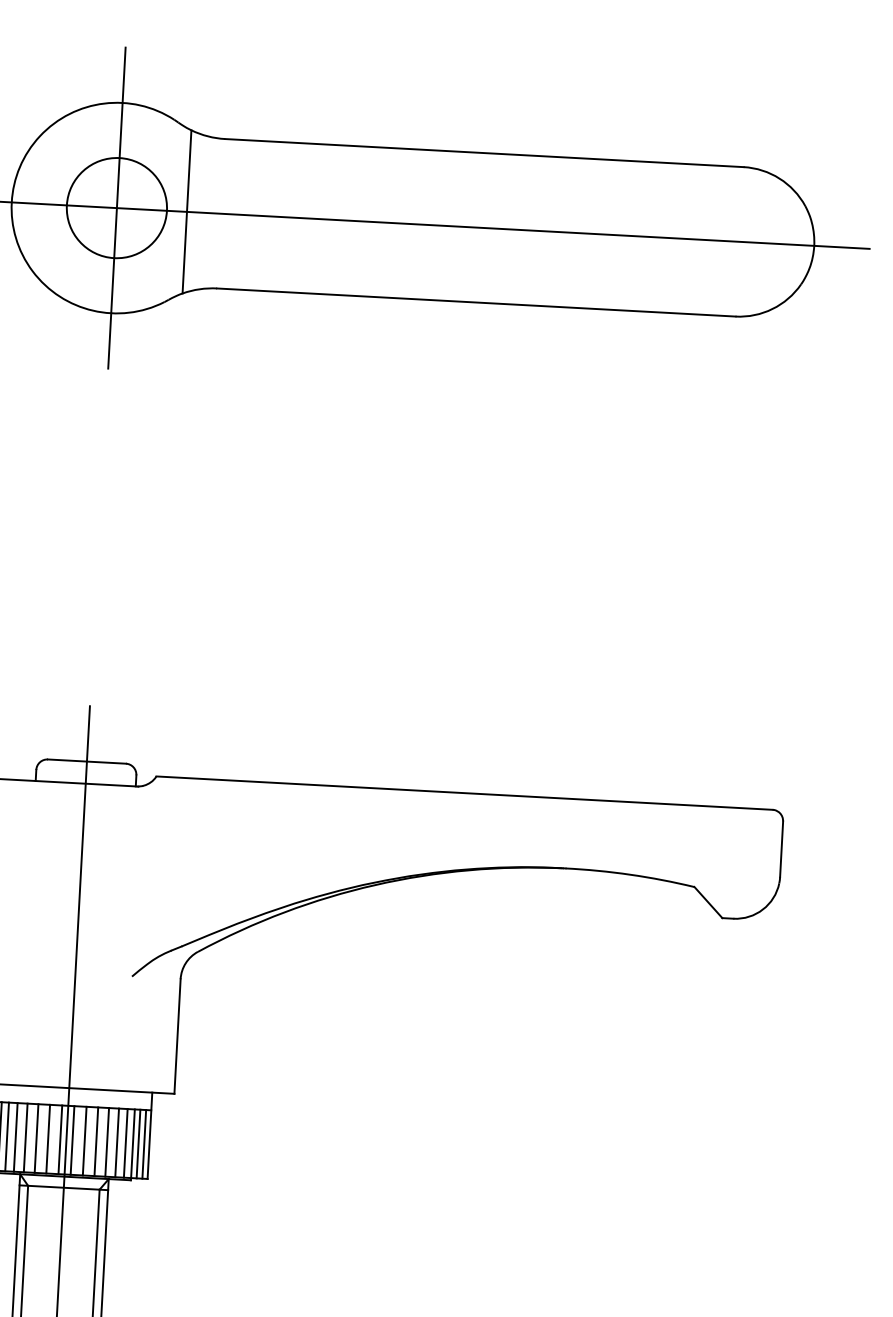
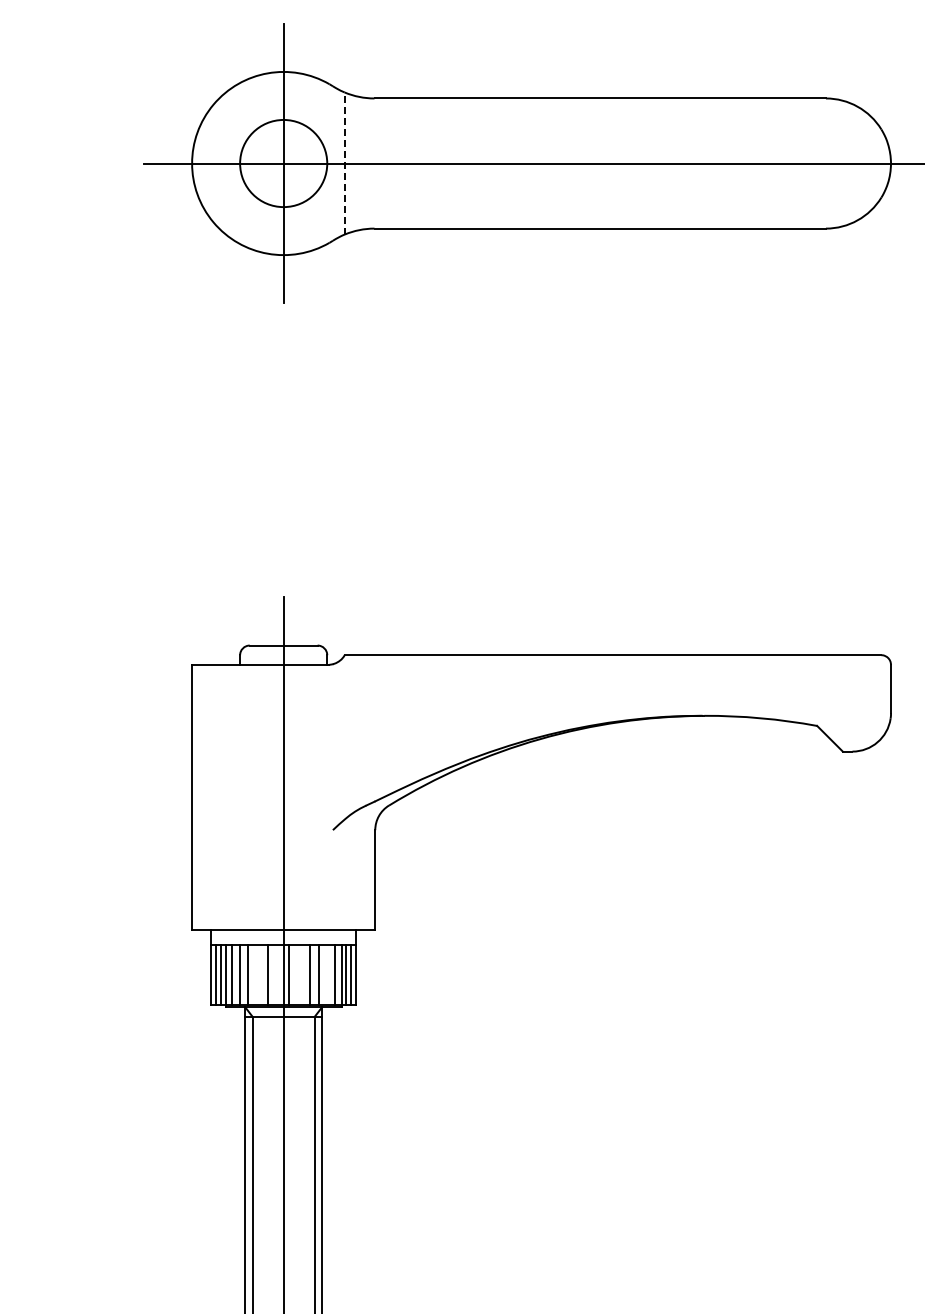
line: (186, 211) -> (344, 163), solid -> dashed
line: (36, 1138) -> (257, 975), removed
line: (60, 1140) -> (278, 975), removed
line: (84, 1141) -> (299, 975), removed
line: (116, 1143) -> (327, 975), removed

